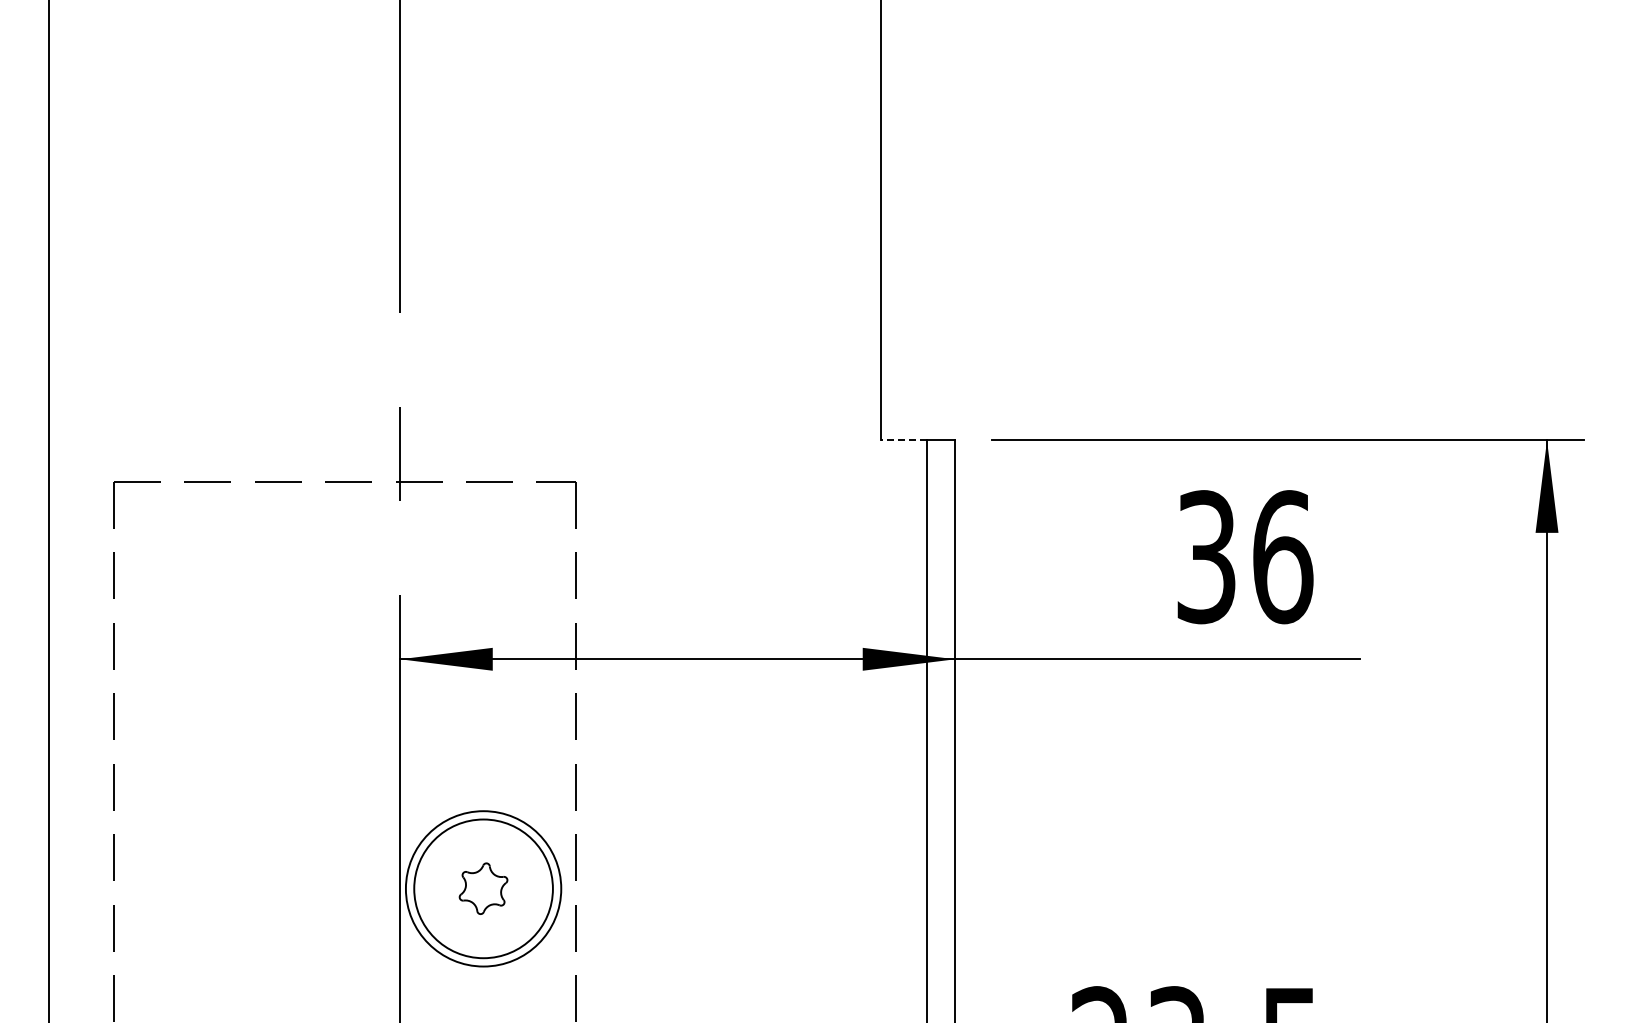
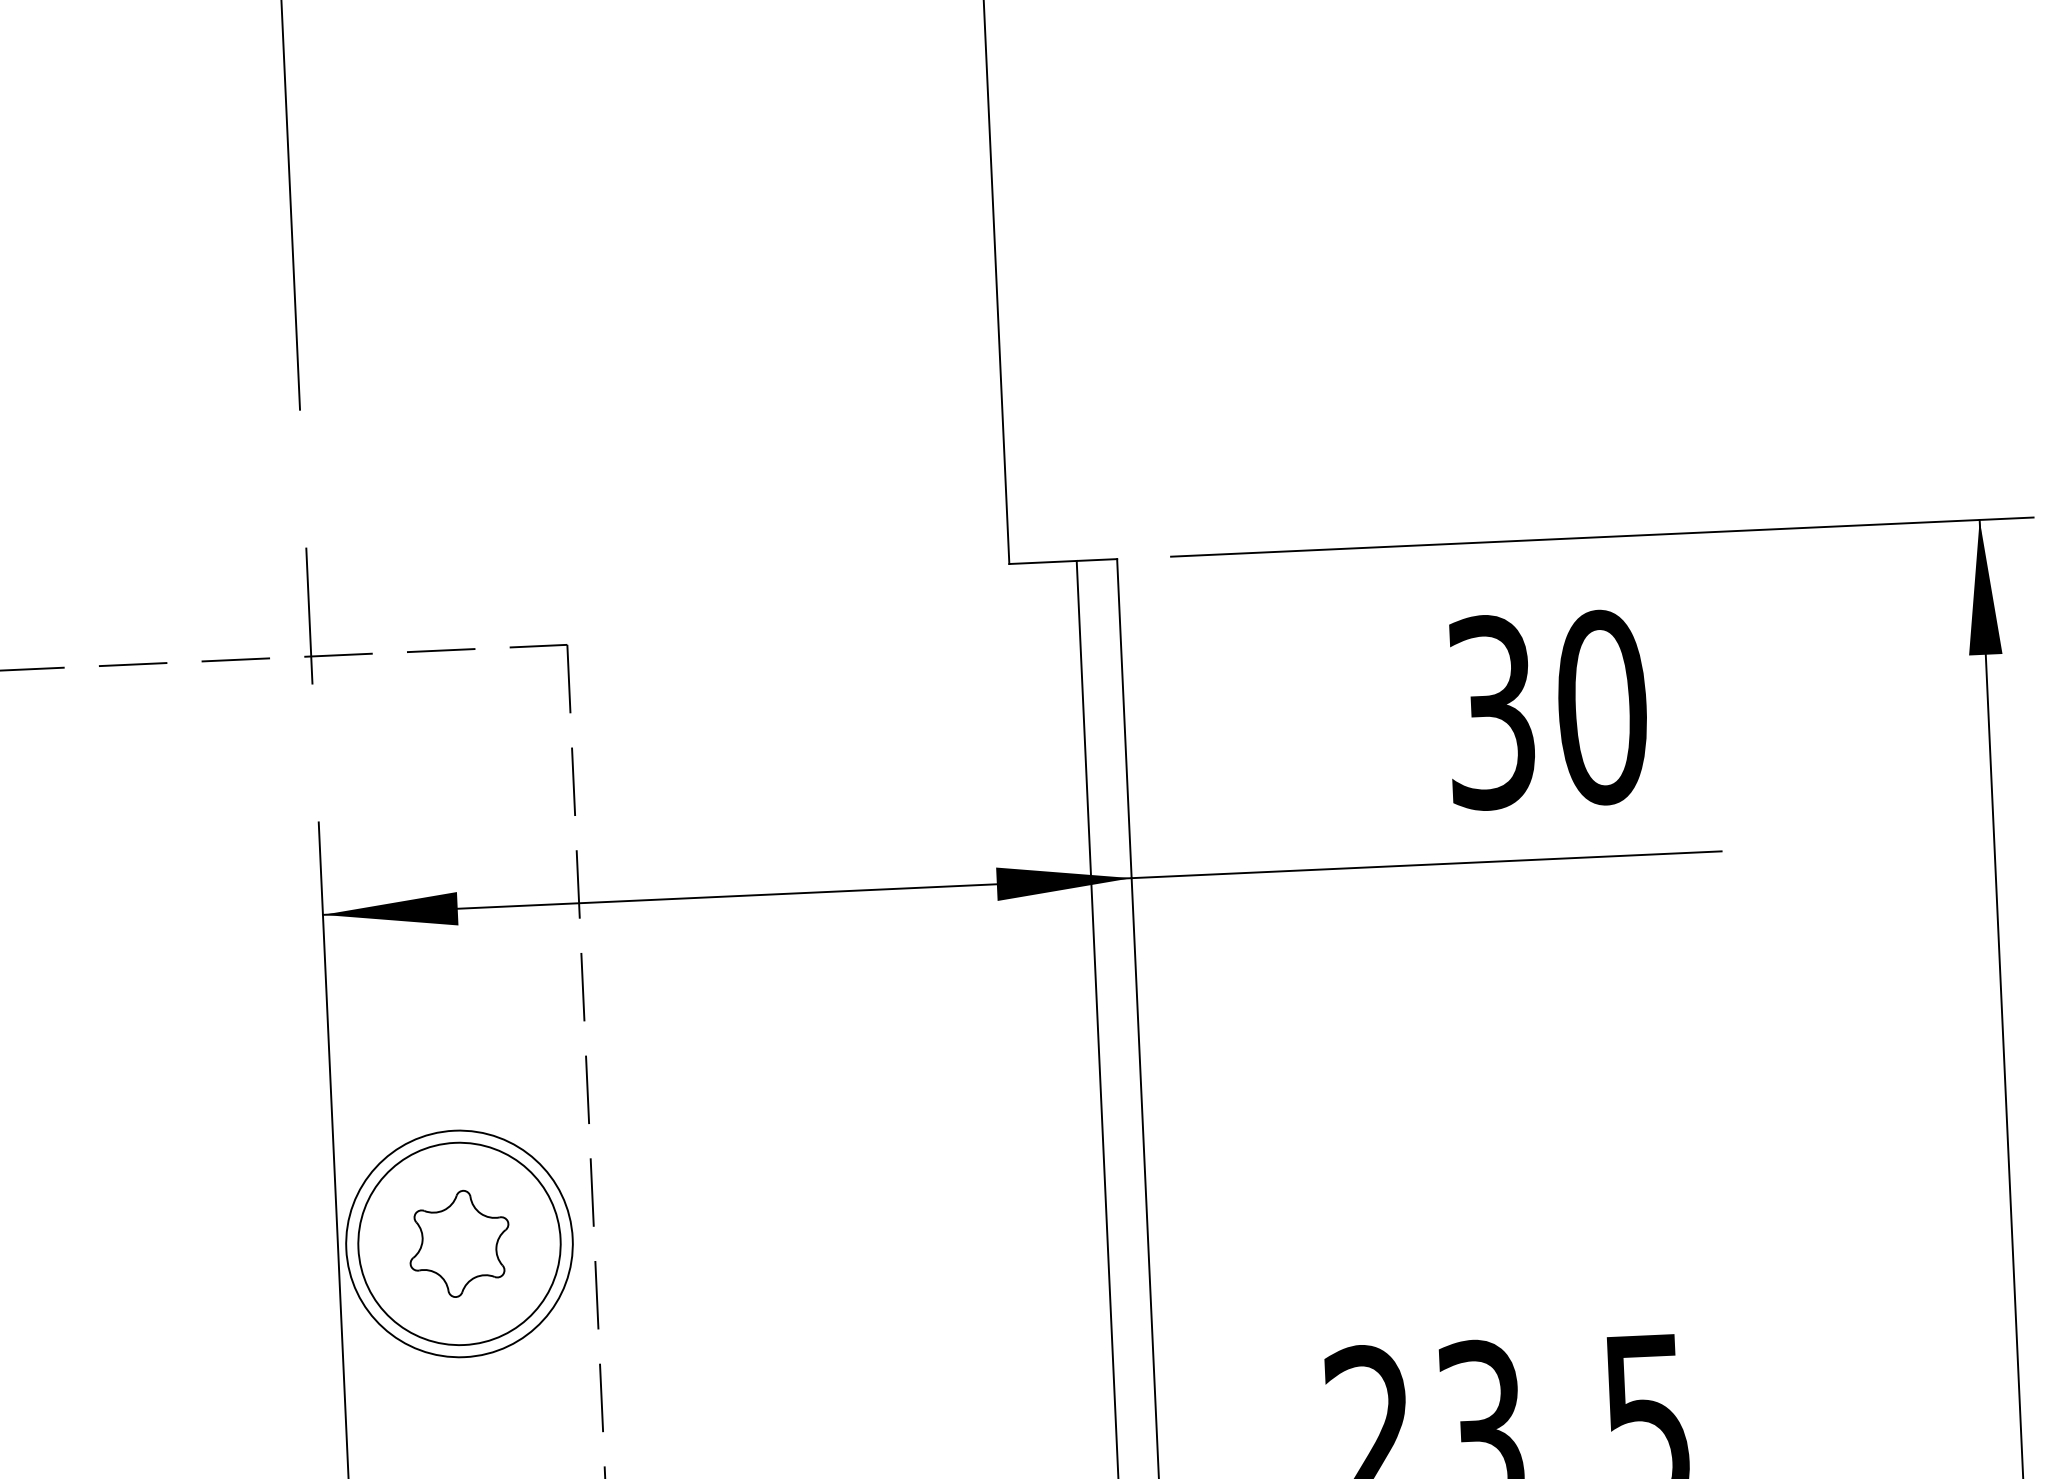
line: (903, 440) -> (1041, 562), dashed -> solid
text: (1282, 557) -> (1601, 708), 36 -> 30
part: (483, 888) -> (459, 1243), size x1.43

